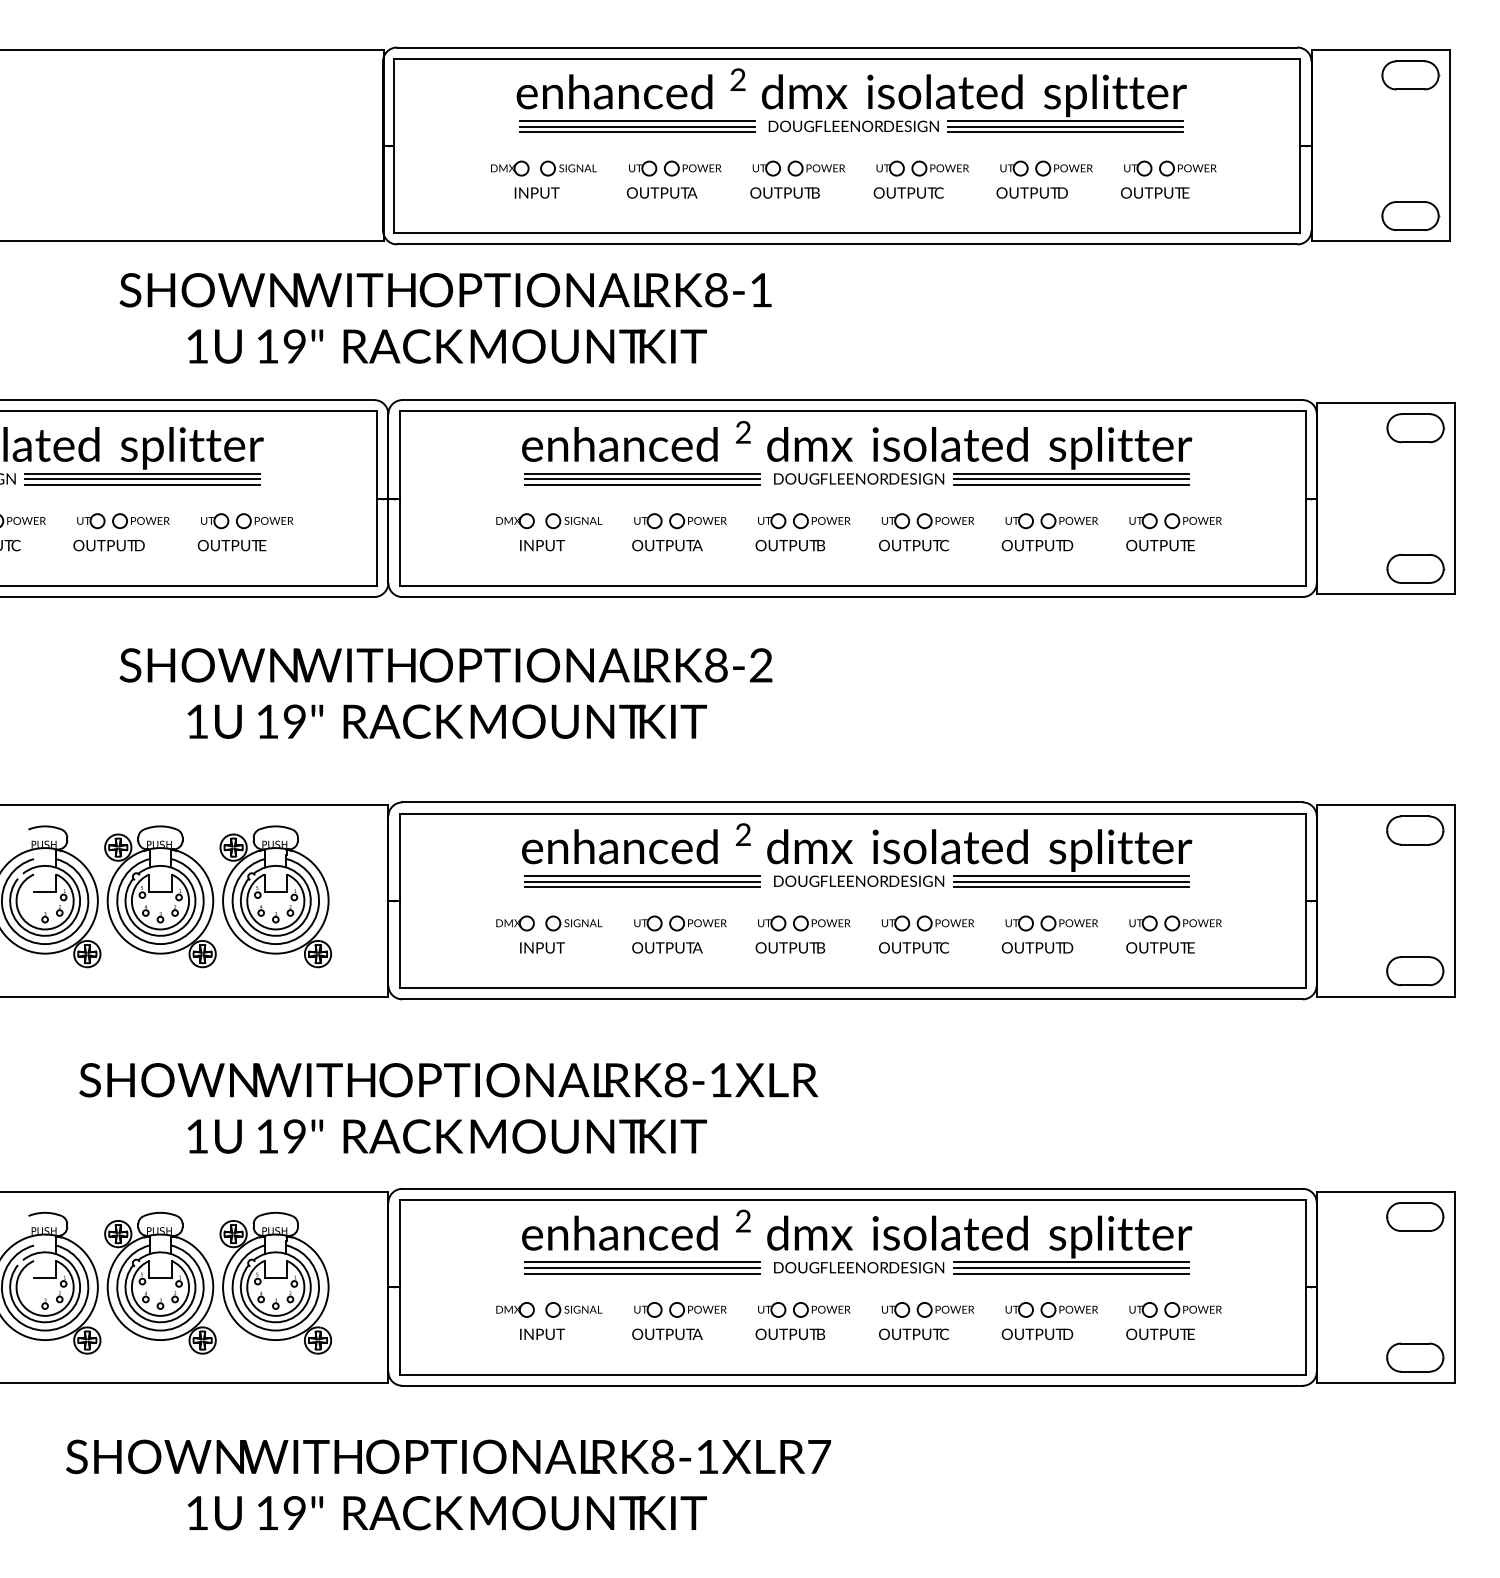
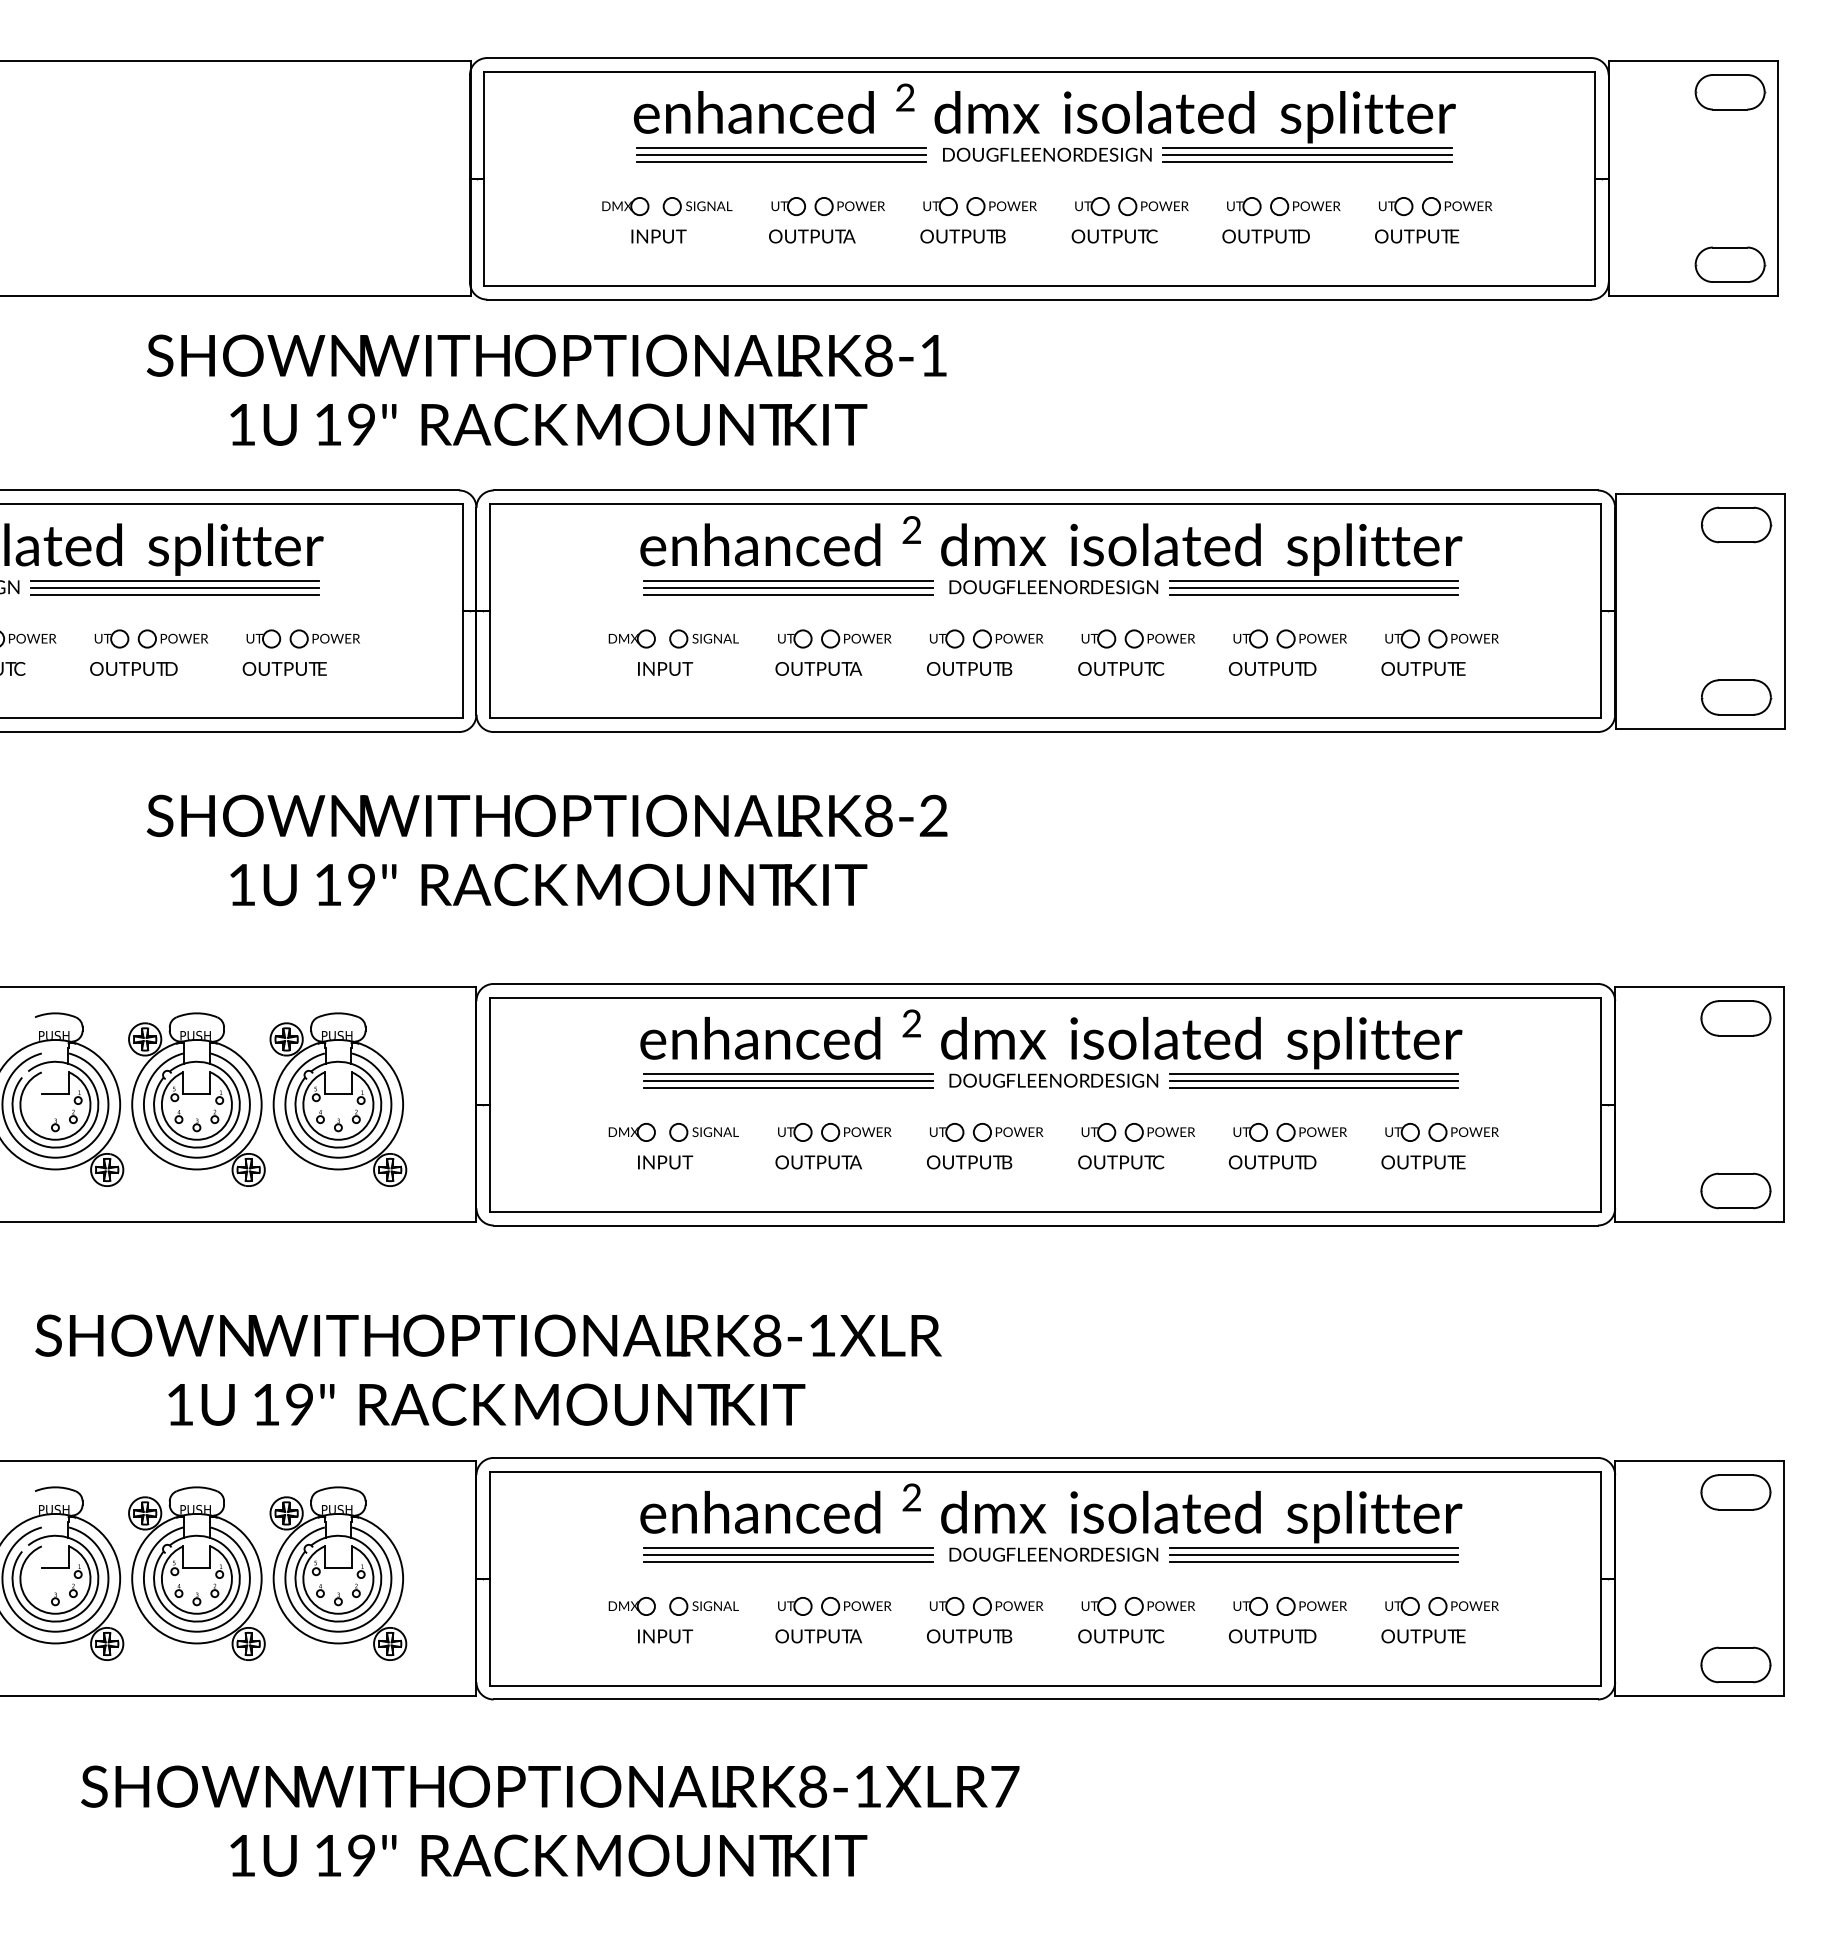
text: (448, 1107) -> (488, 1369), moved

